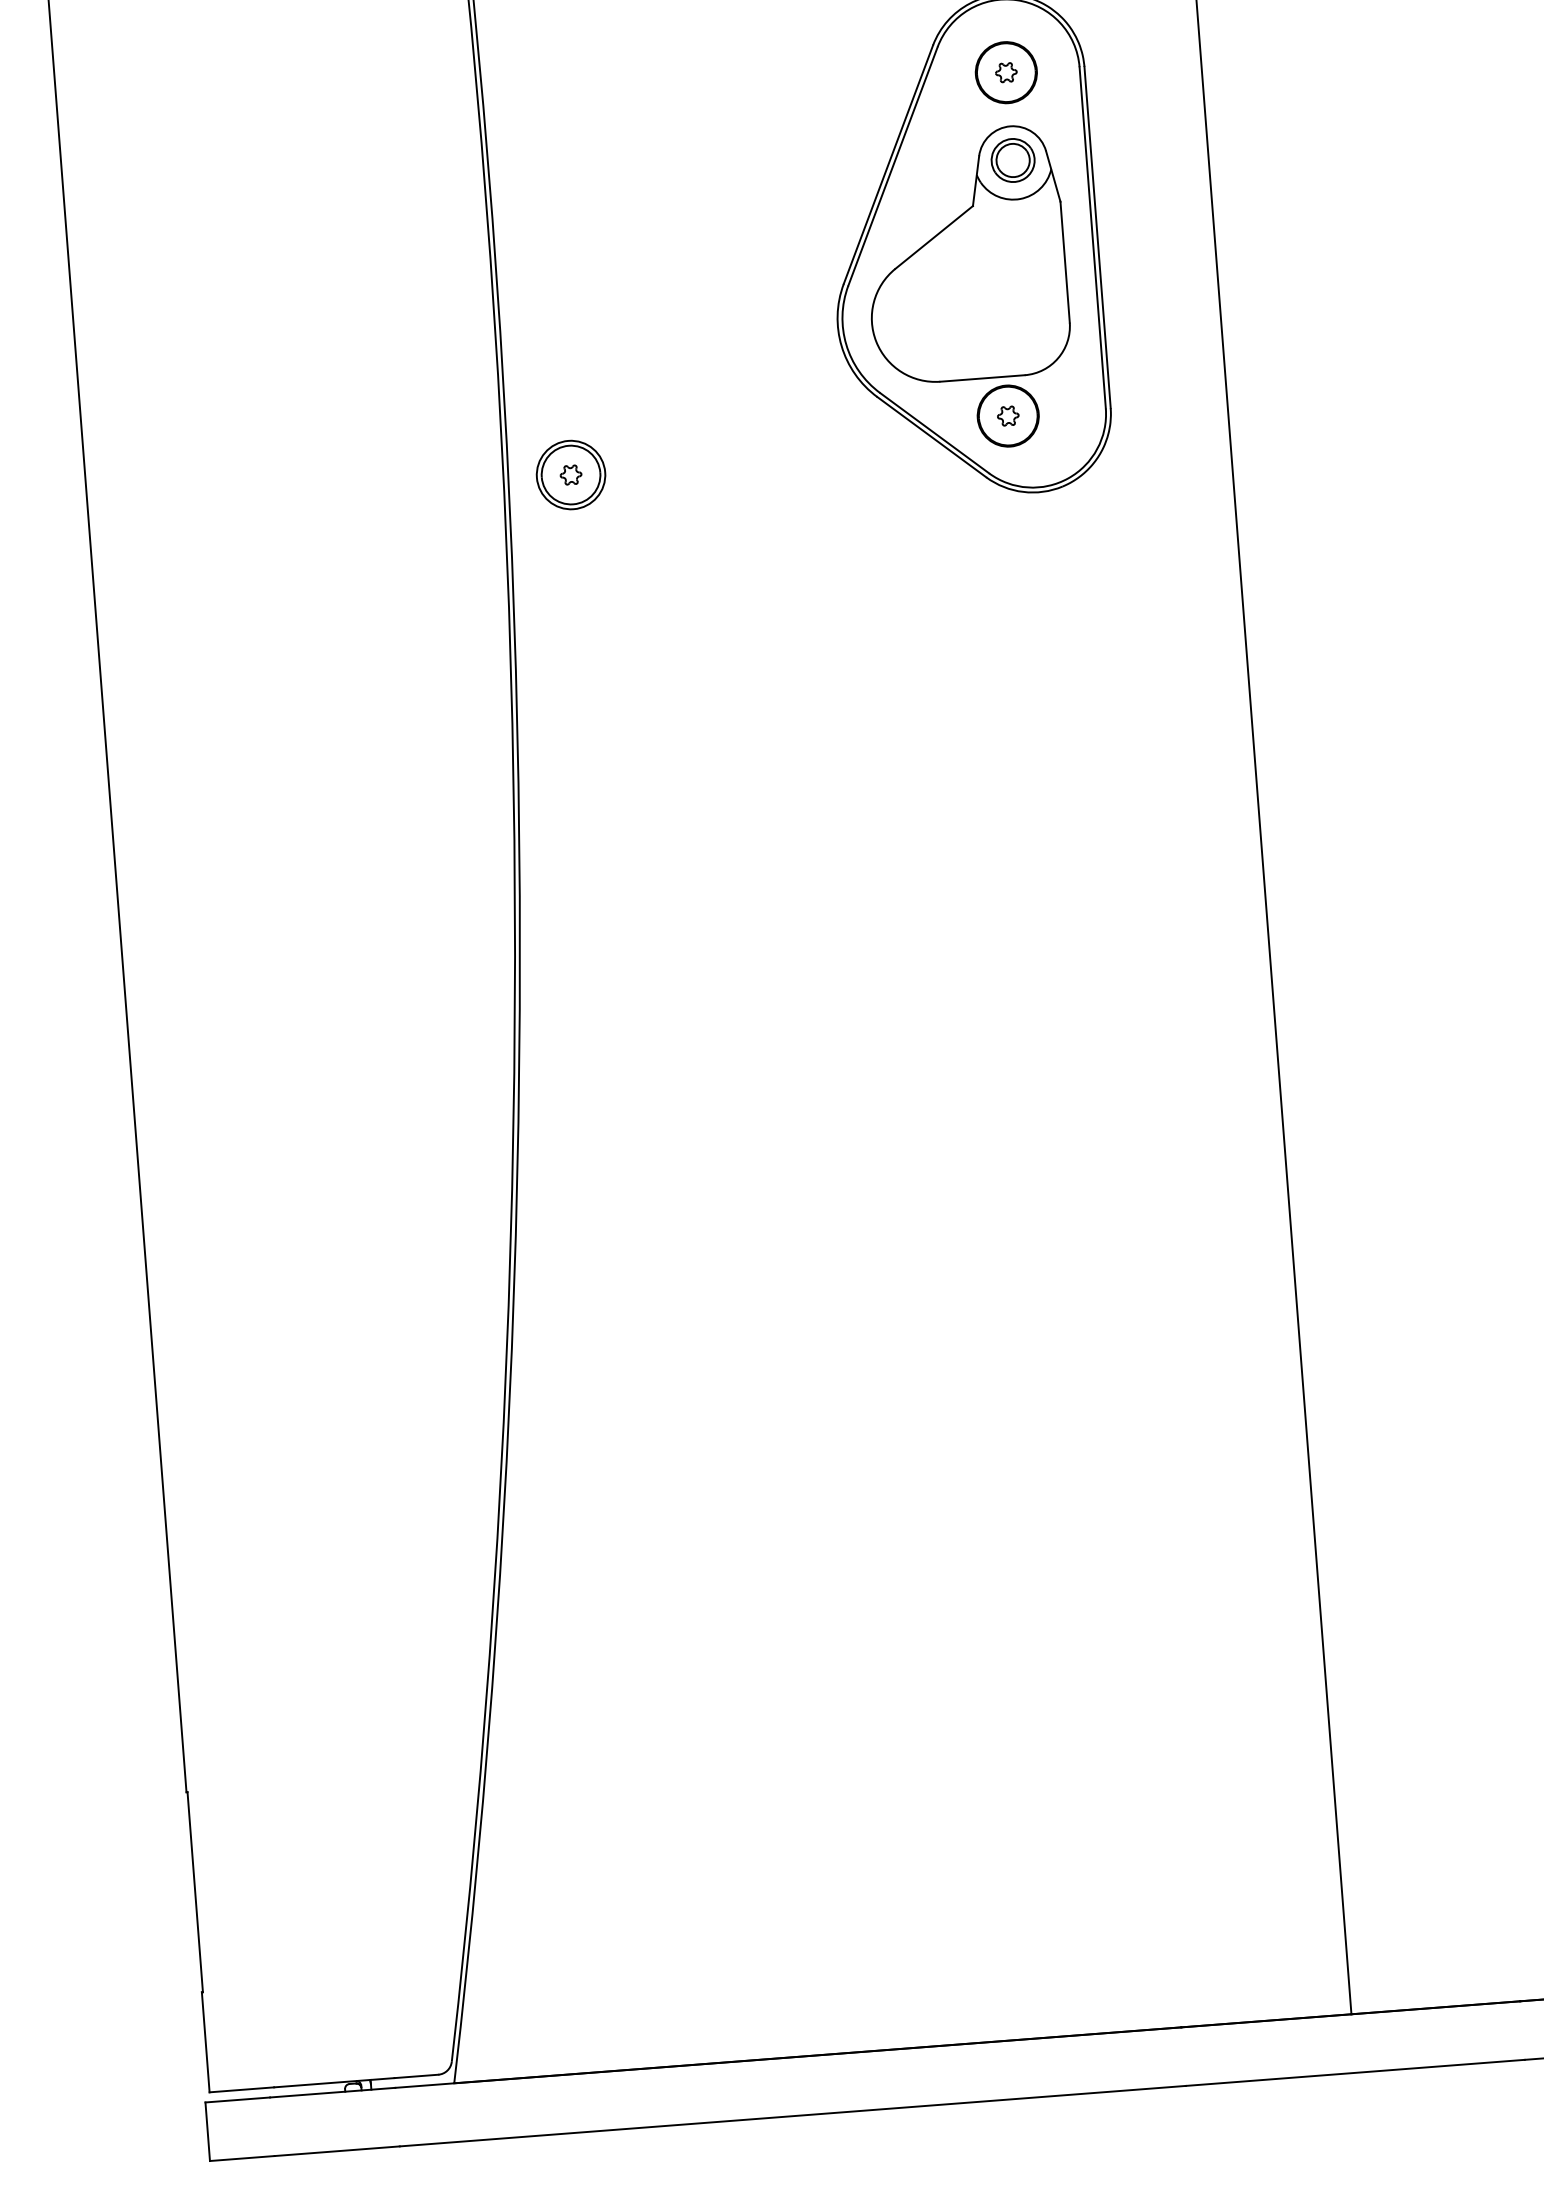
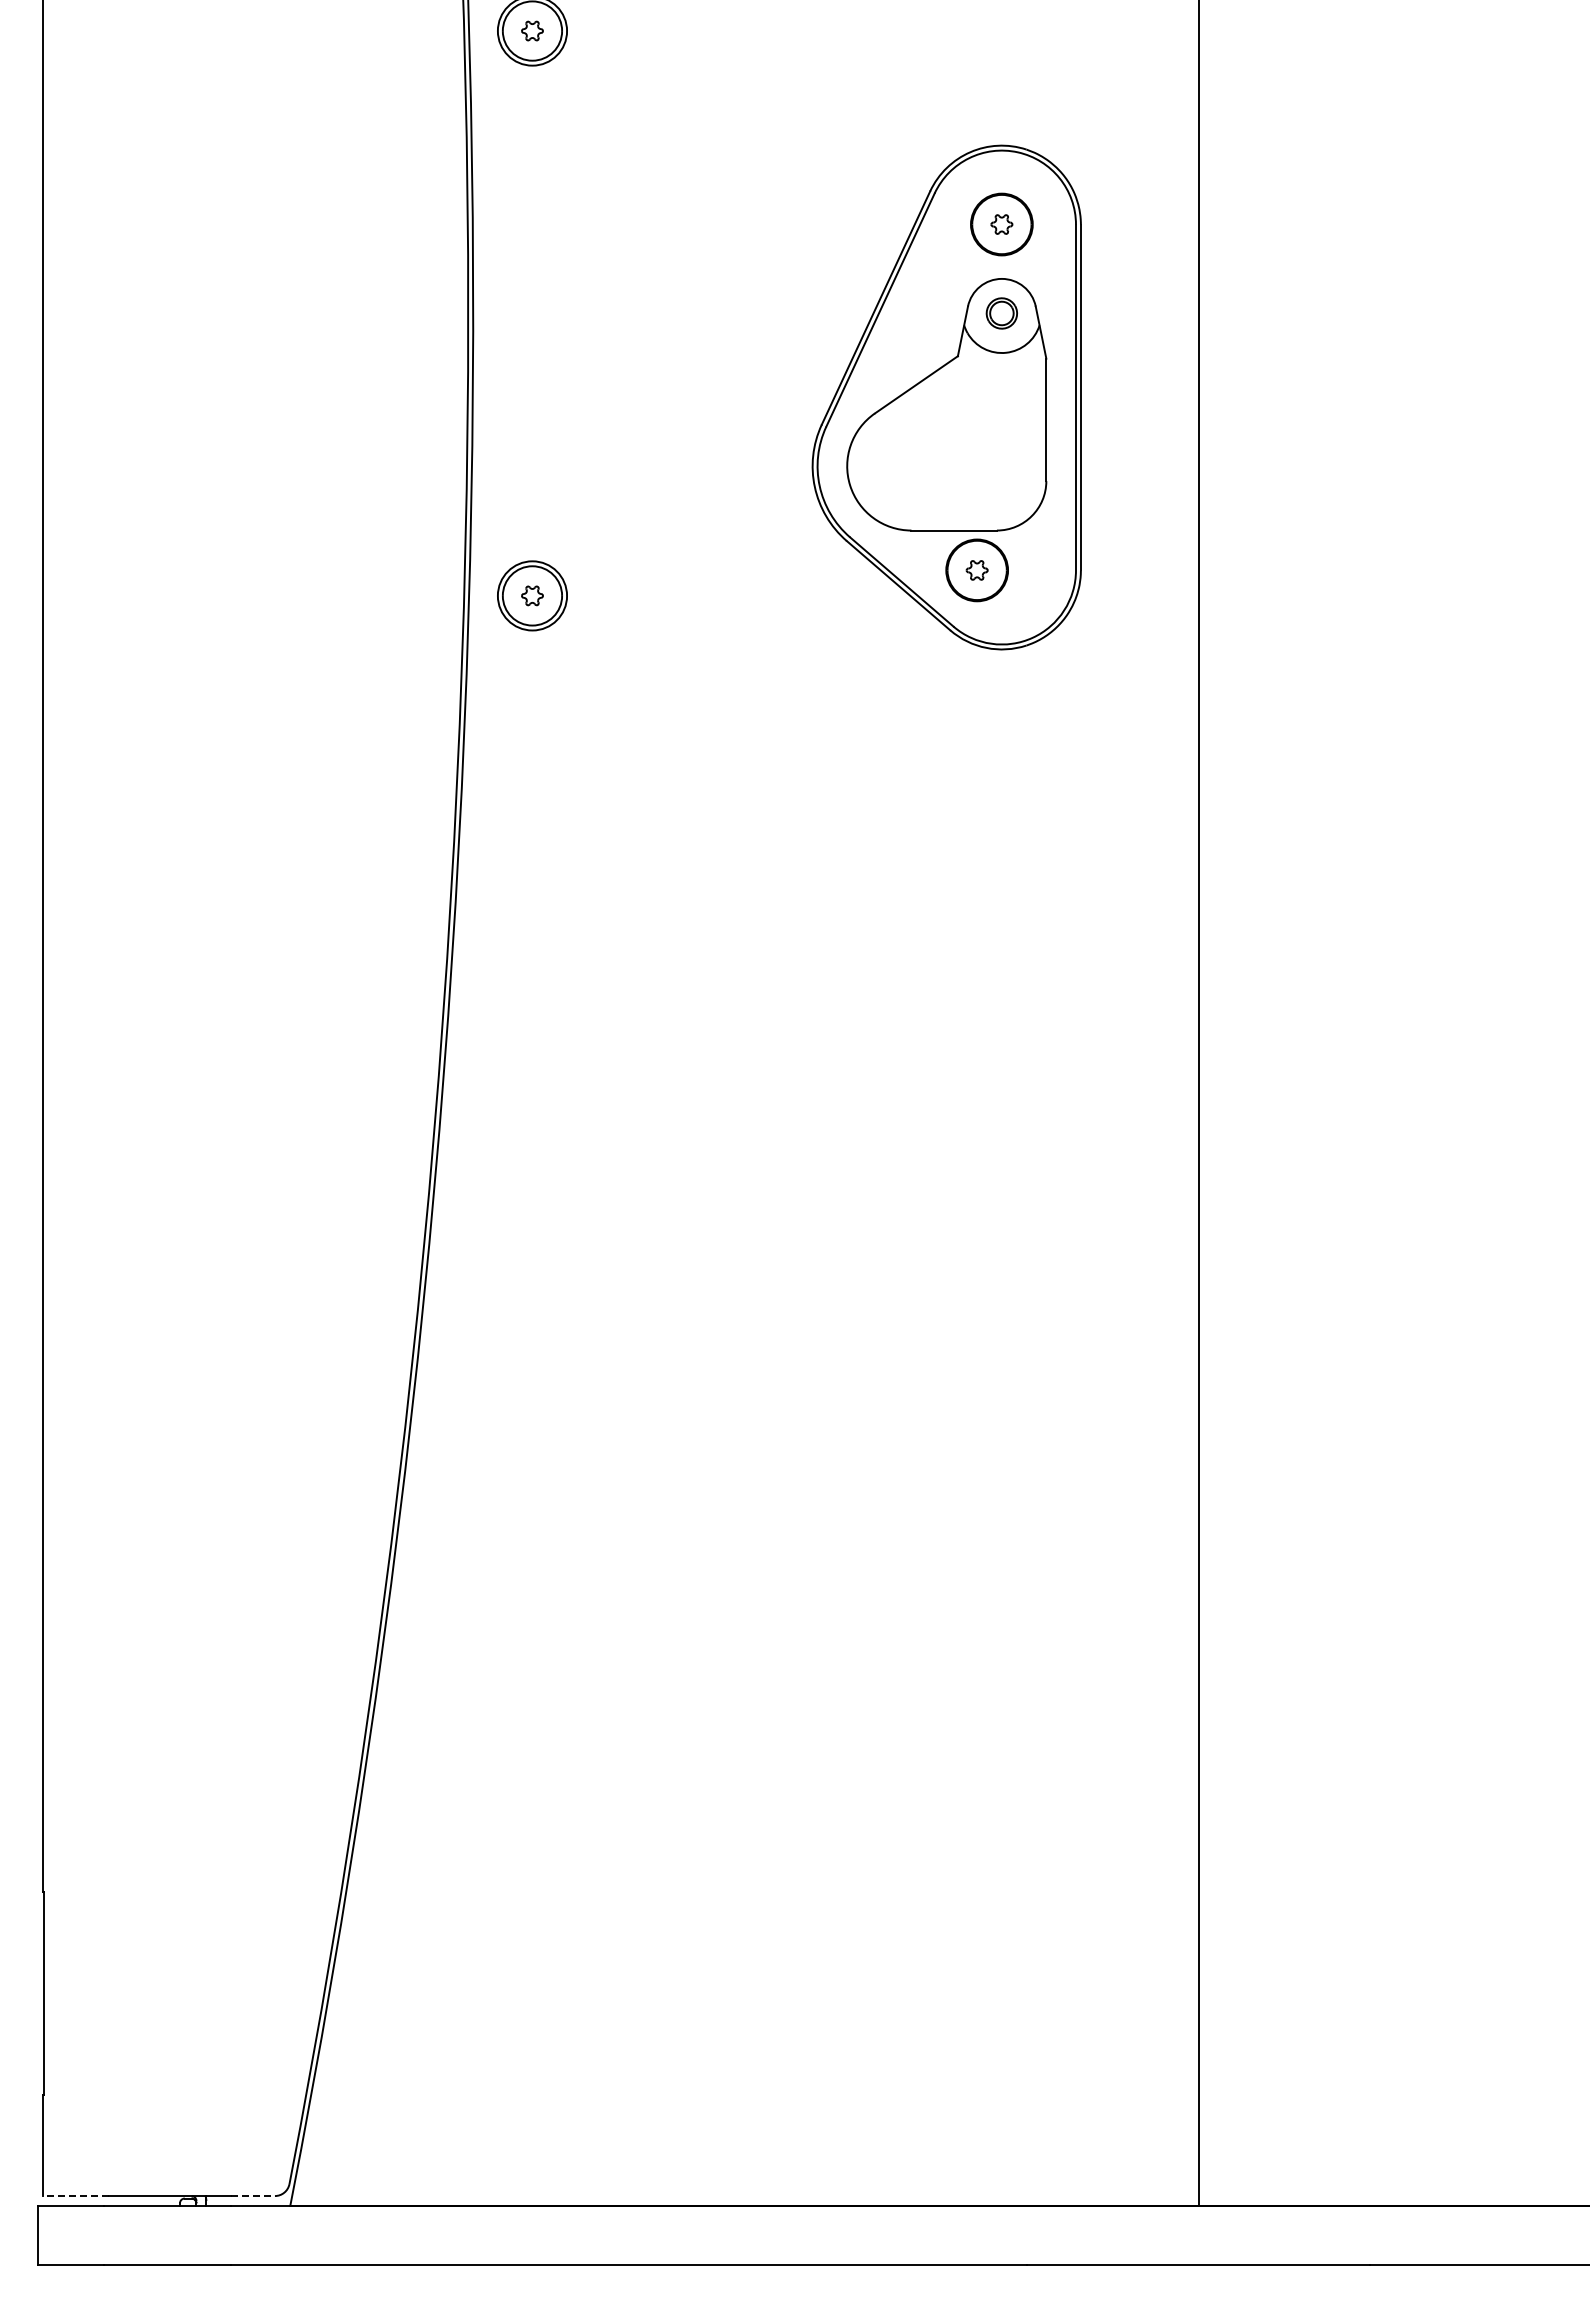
part: (1012, 160) -> (1001, 313), size x0.7
line: (417, 2076) -> (253, 2196), solid -> dashed
line: (241, 2090) -> (75, 2196), solid -> dashed

